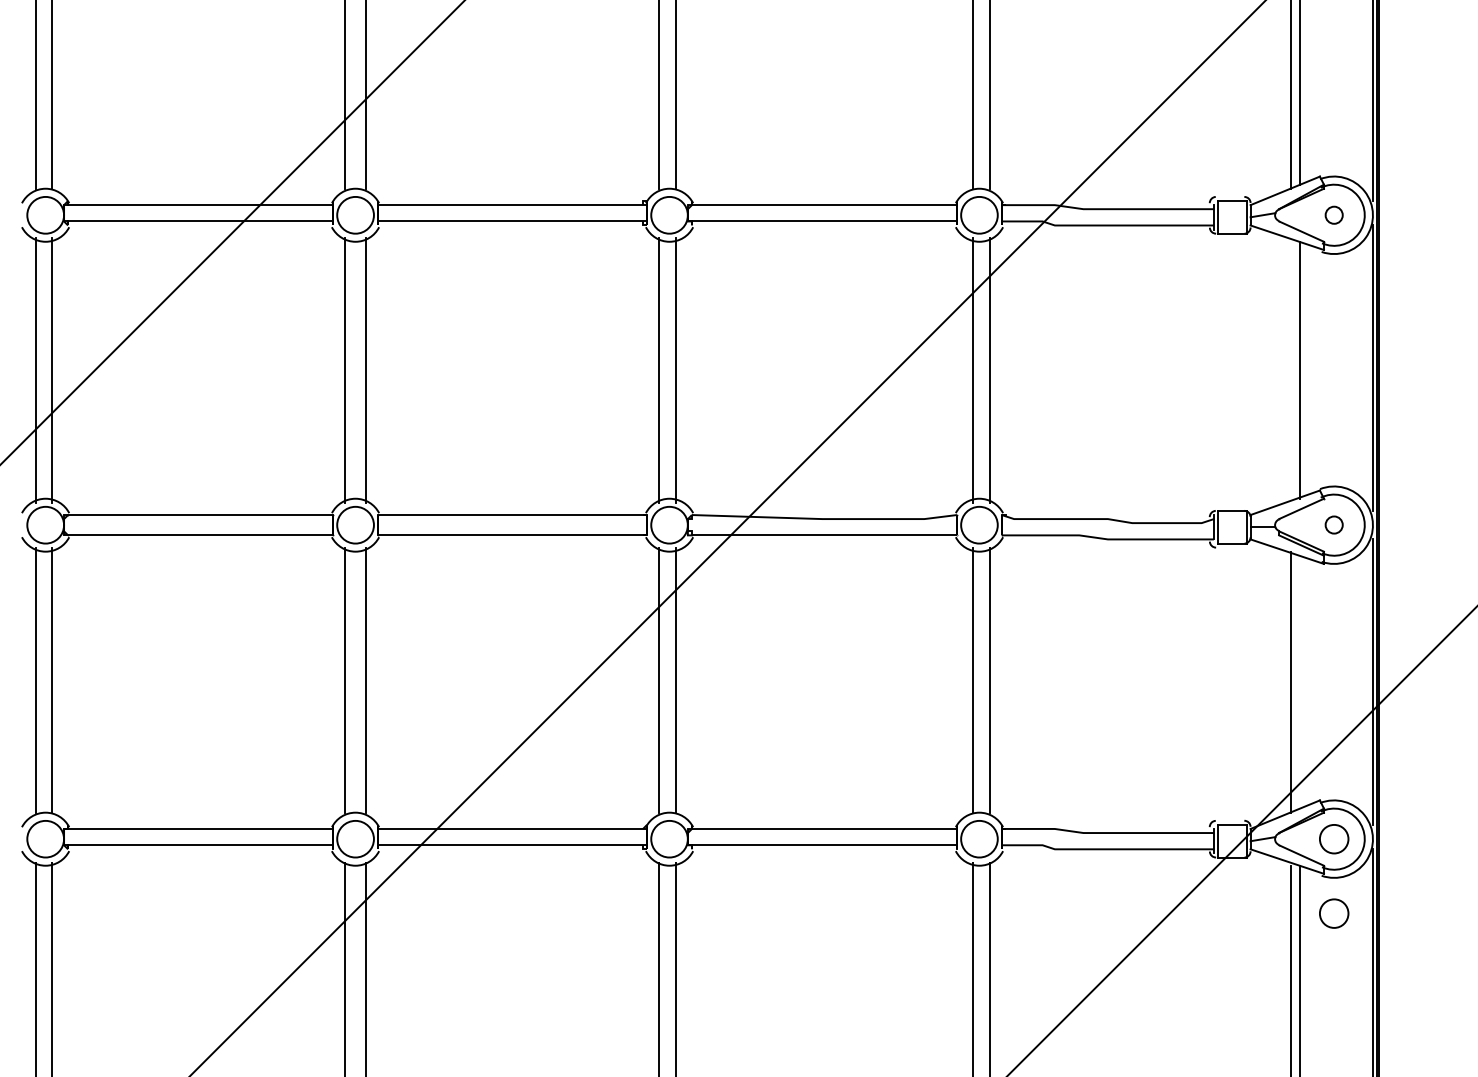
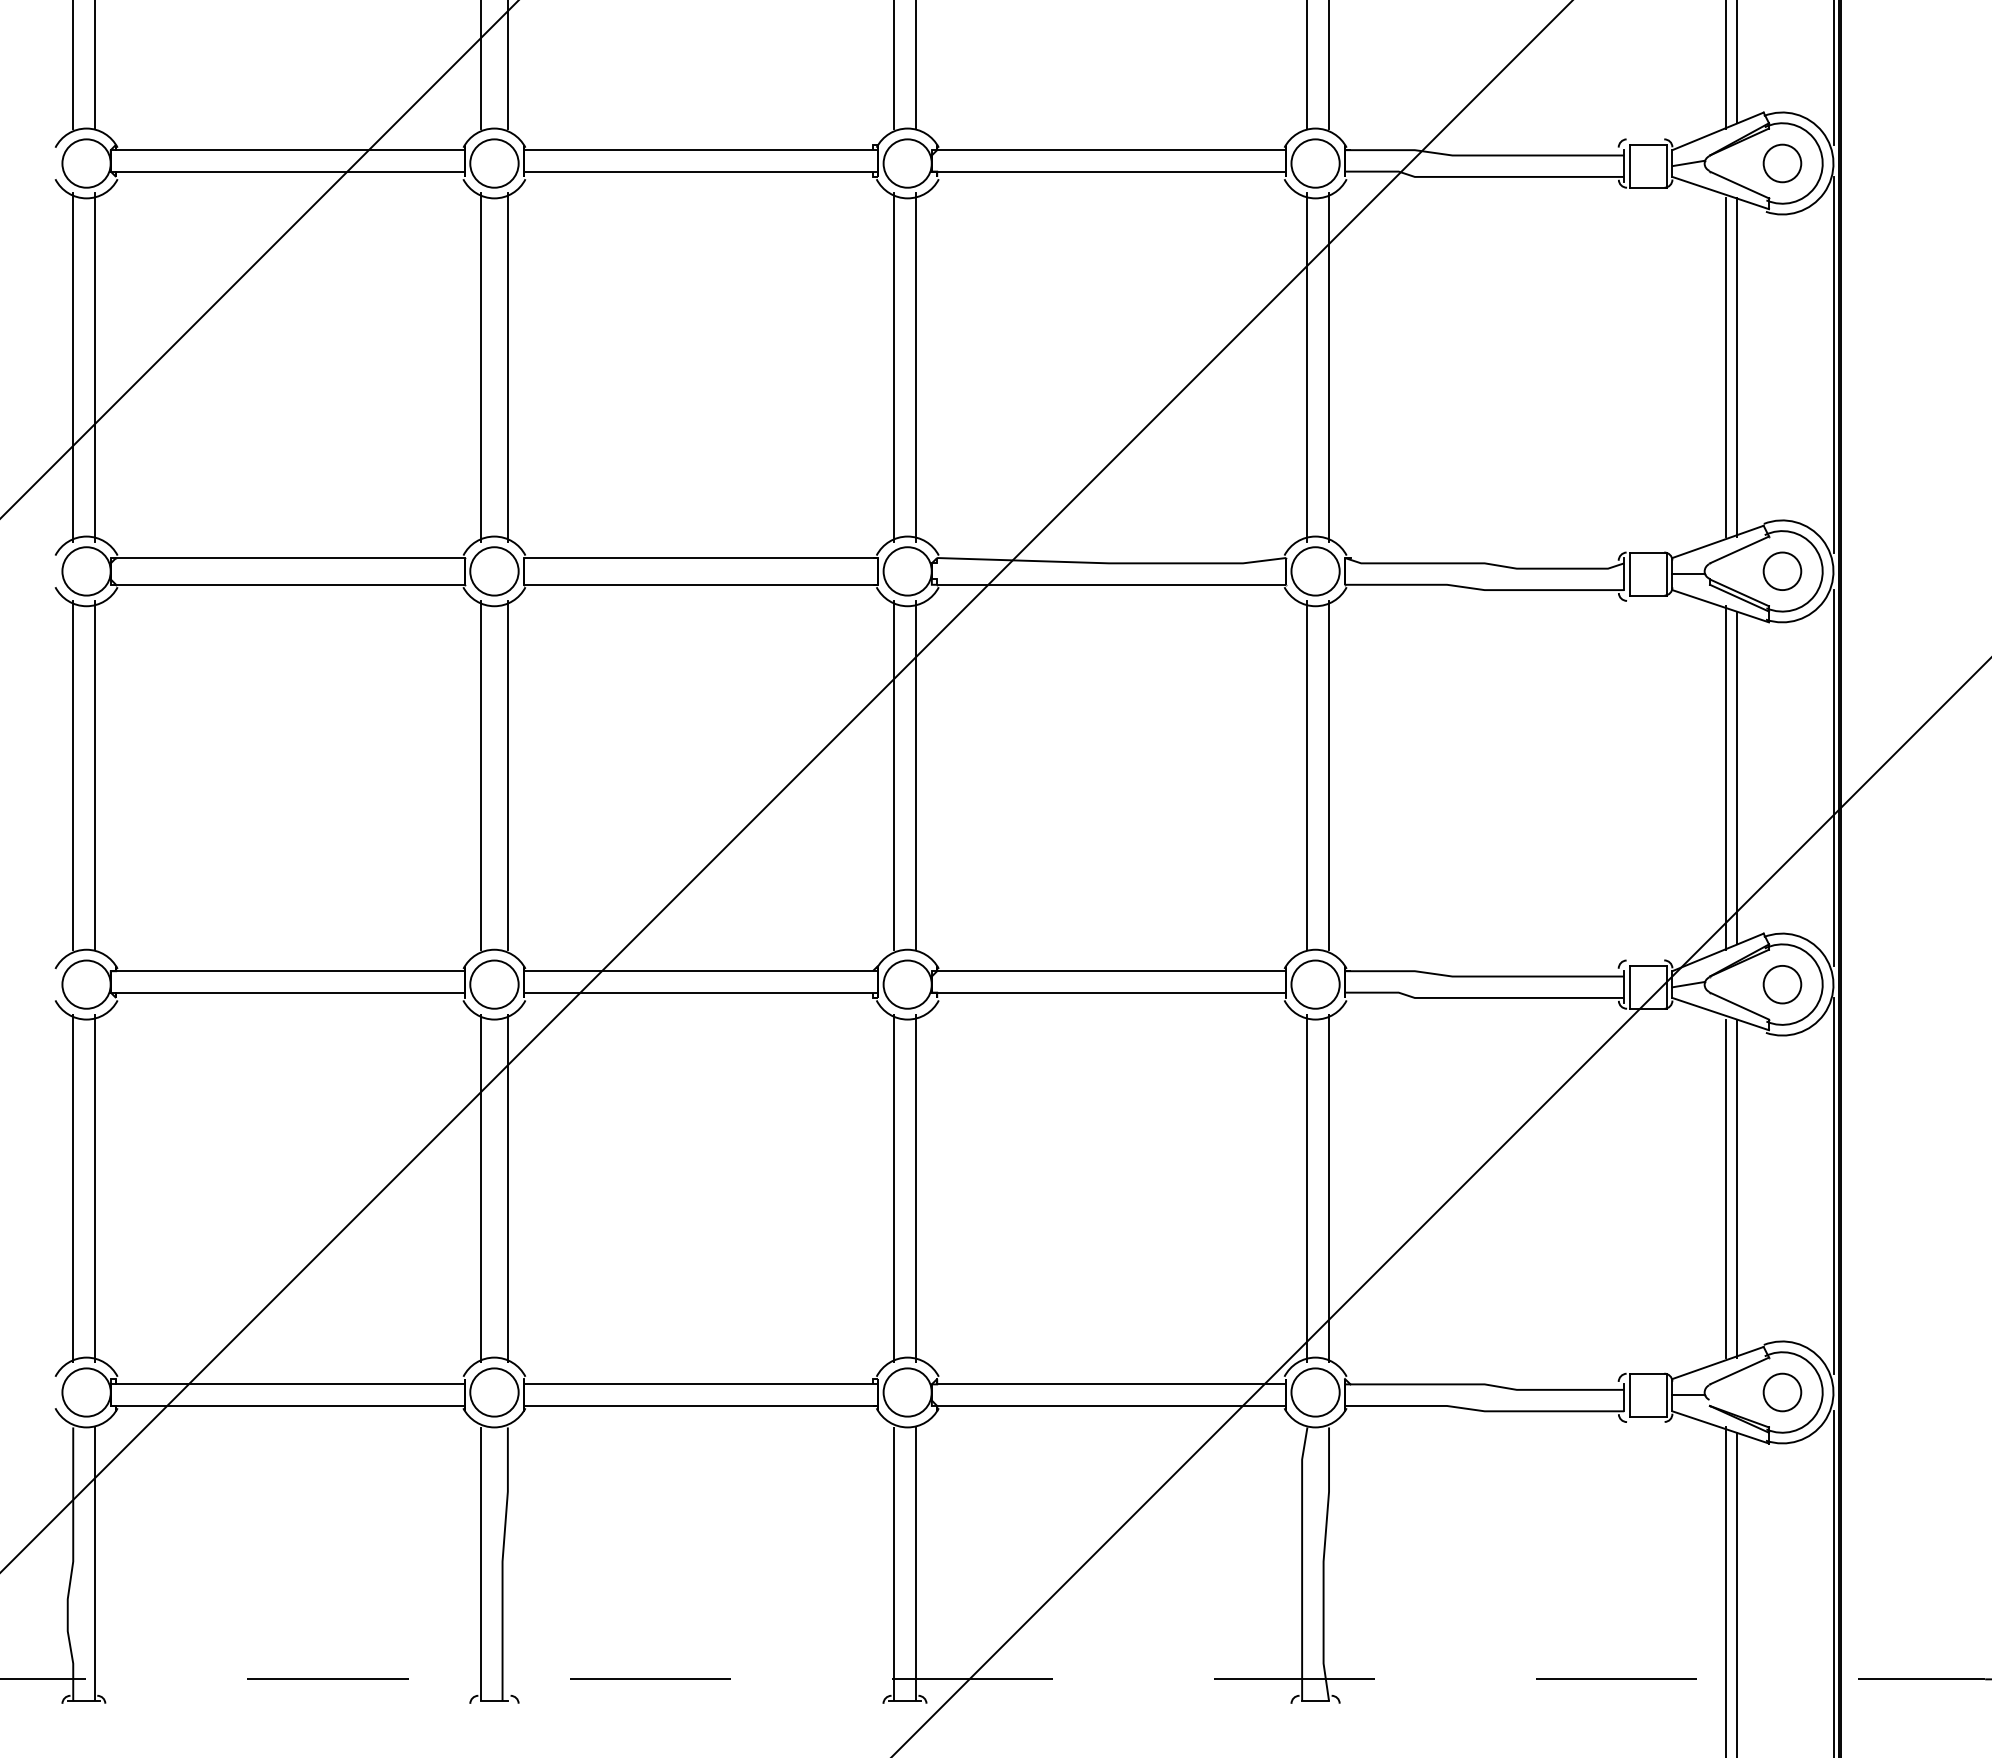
part: (1334, 215) -> (1782, 163), size x1.67
line: (1291, 370) -> (1726, 367), added
part: (1334, 524) -> (1782, 570), size x1.67
line: (1299, 681) -> (1736, 777), added
part: (1334, 913) -> (1782, 1082), removed

